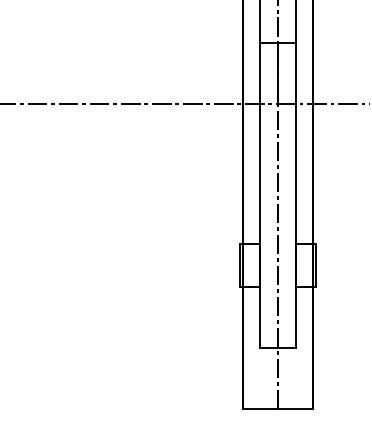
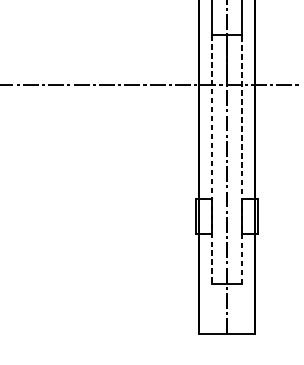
line: (259, 195) -> (212, 159), solid -> dashed
line: (296, 195) -> (242, 159), solid -> dashed

